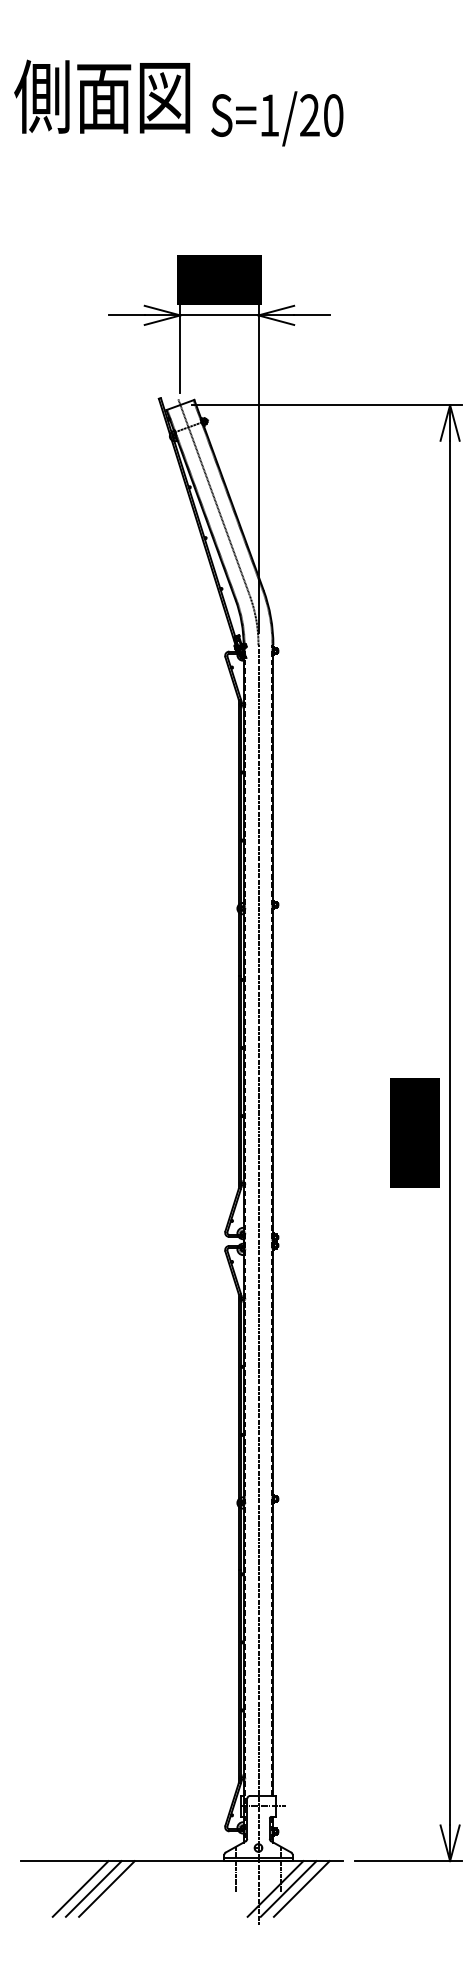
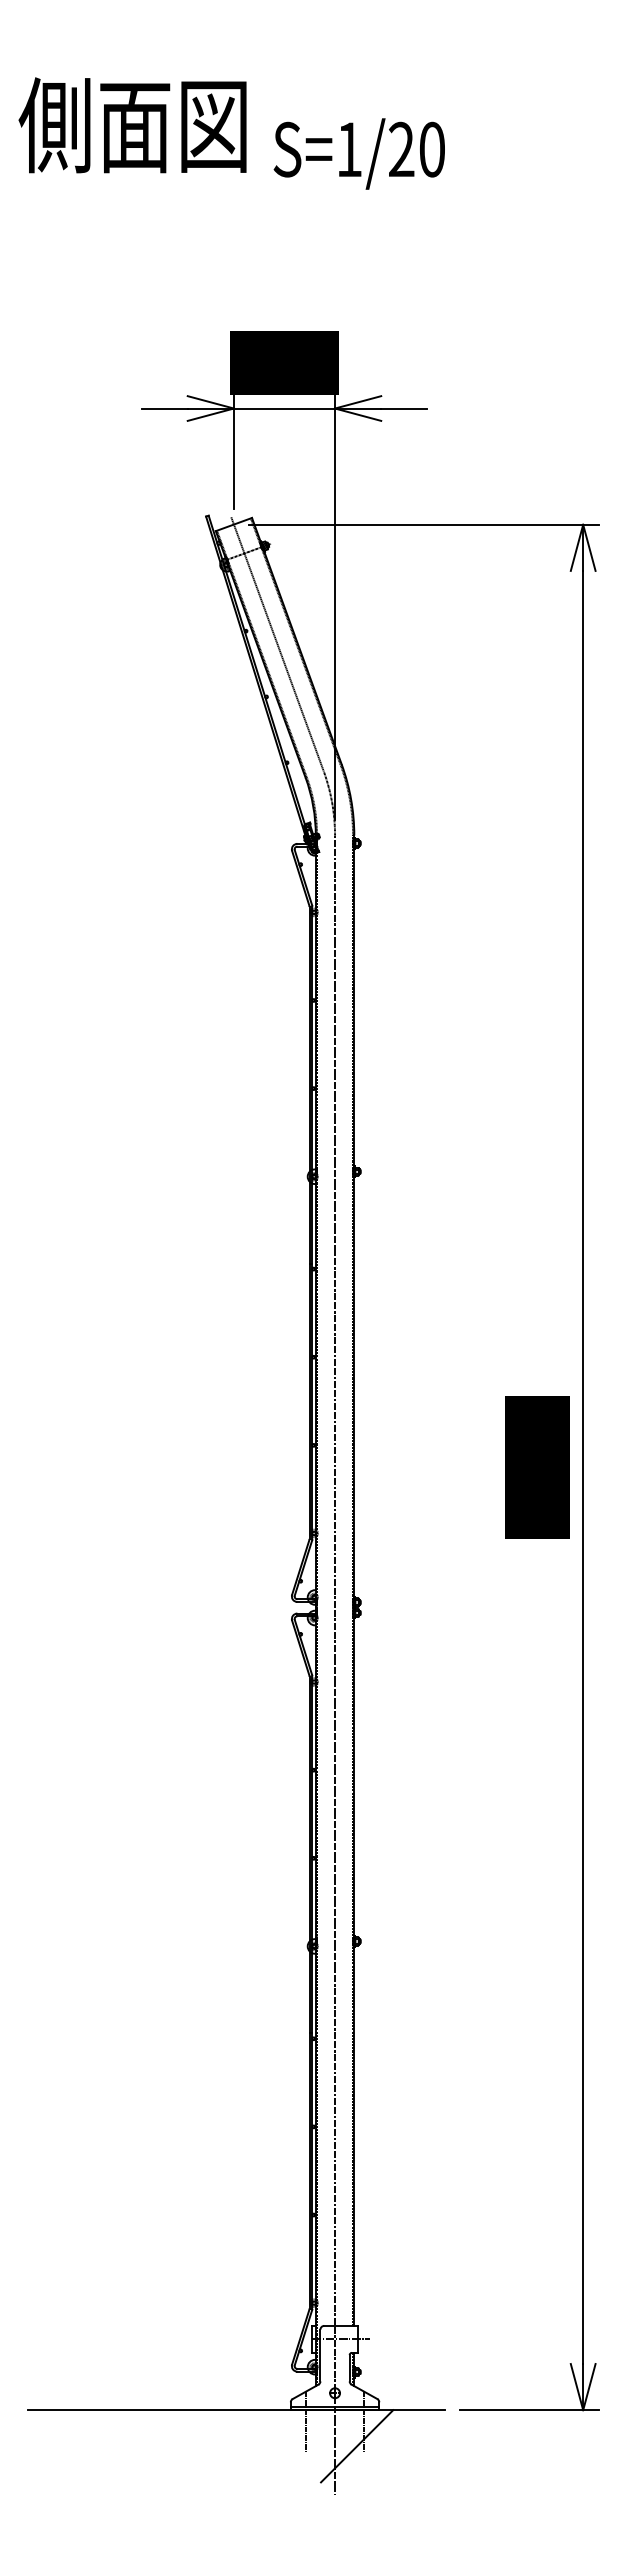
line: (80, 1889) -> (104, 2446), removed
line: (93, 1889) -> (121, 2446), removed
line: (106, 1889) -> (138, 2446), removed
line: (288, 1889) -> (374, 2446), removed
line: (302, 1889) -> (391, 2446), removed

